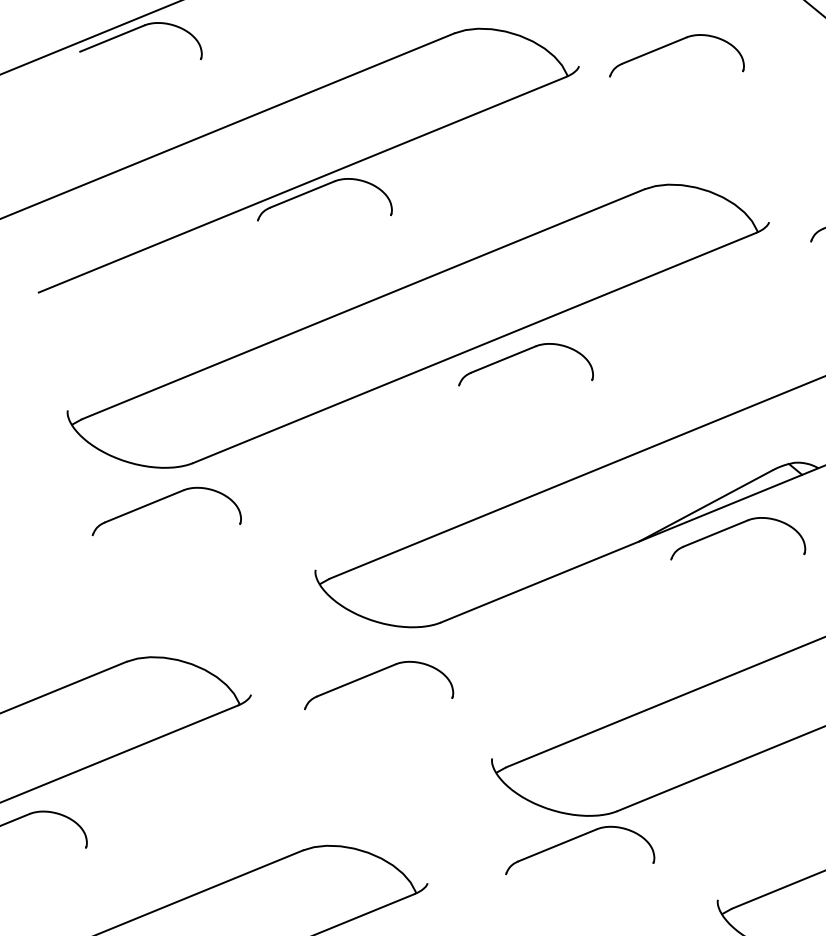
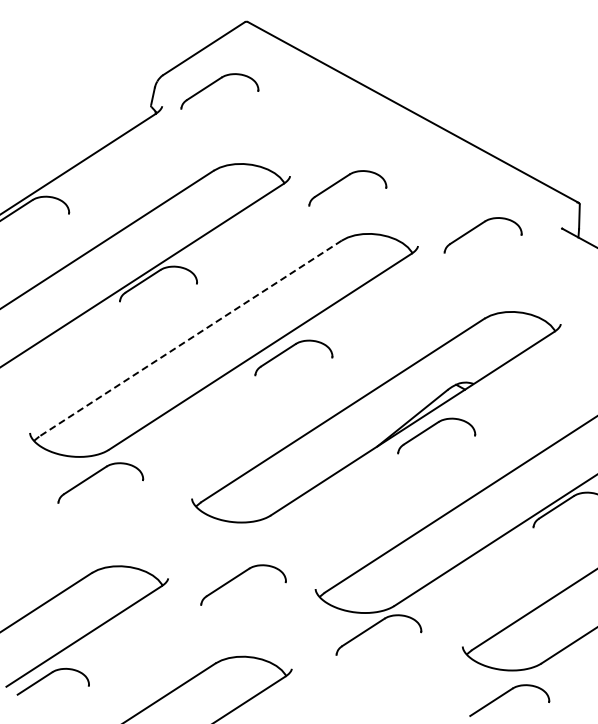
part: (672, 45) -> (342, 180), moved
line: (363, 304) -> (190, 338), solid -> dashed
part: (377, 674) -> (239, 576), moved

